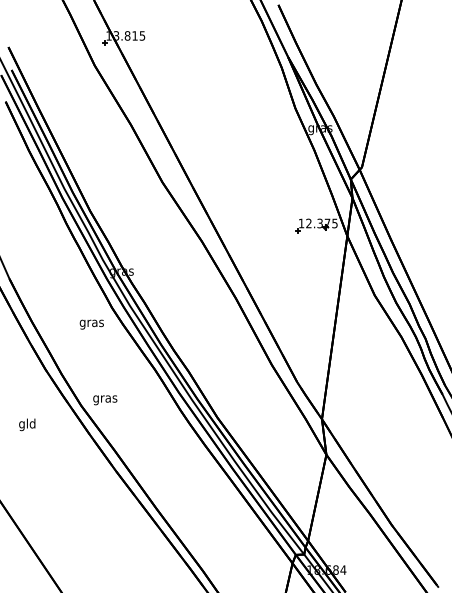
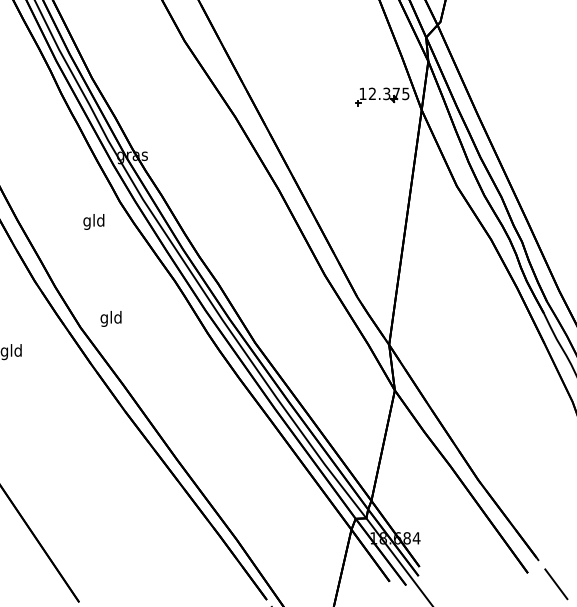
text: (91, 323) -> (93, 222), gras -> gld
text: (105, 398) -> (111, 318), gras -> gld

